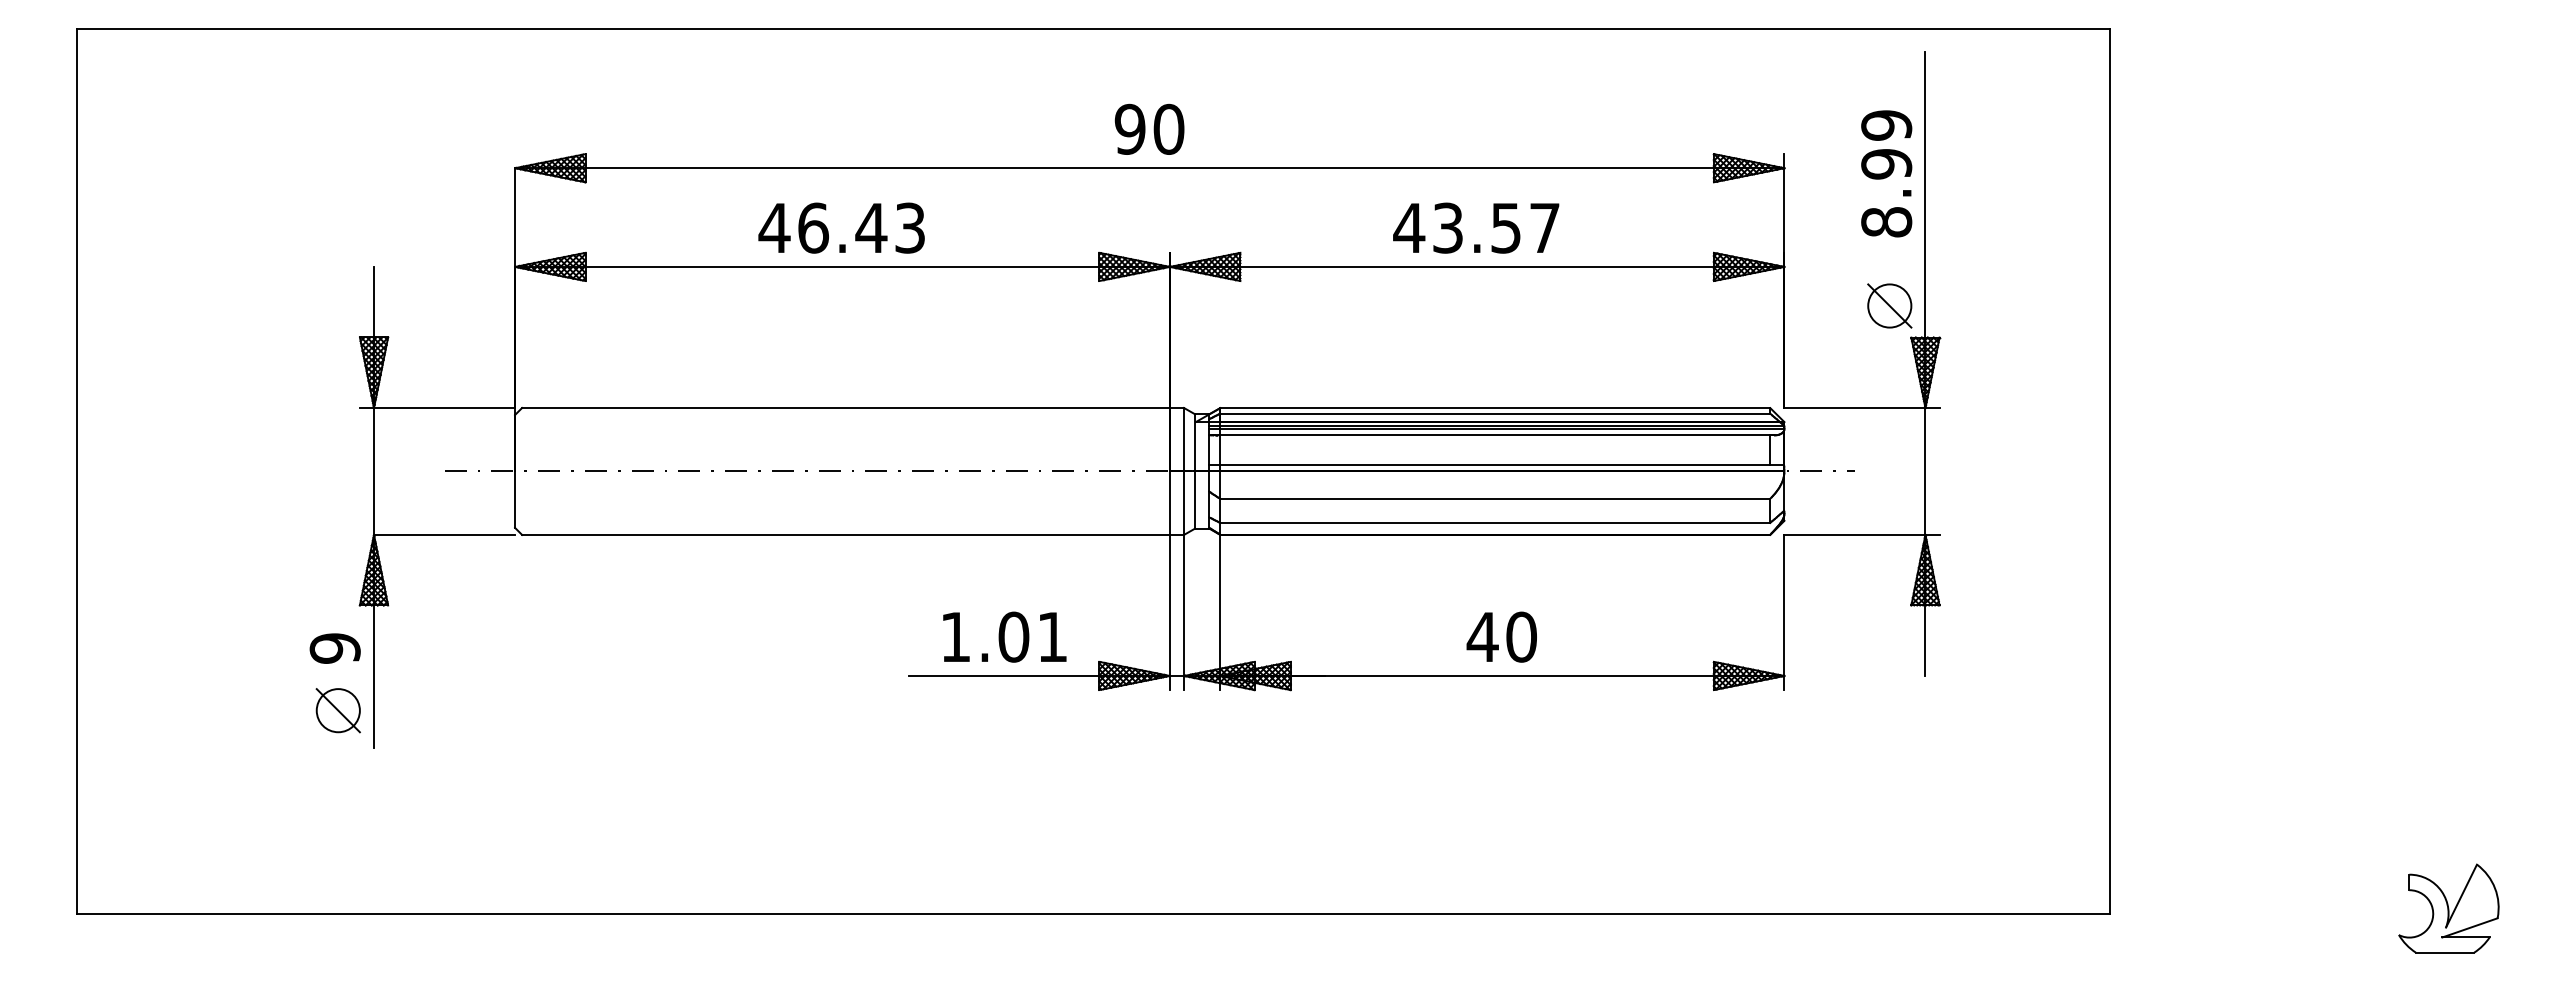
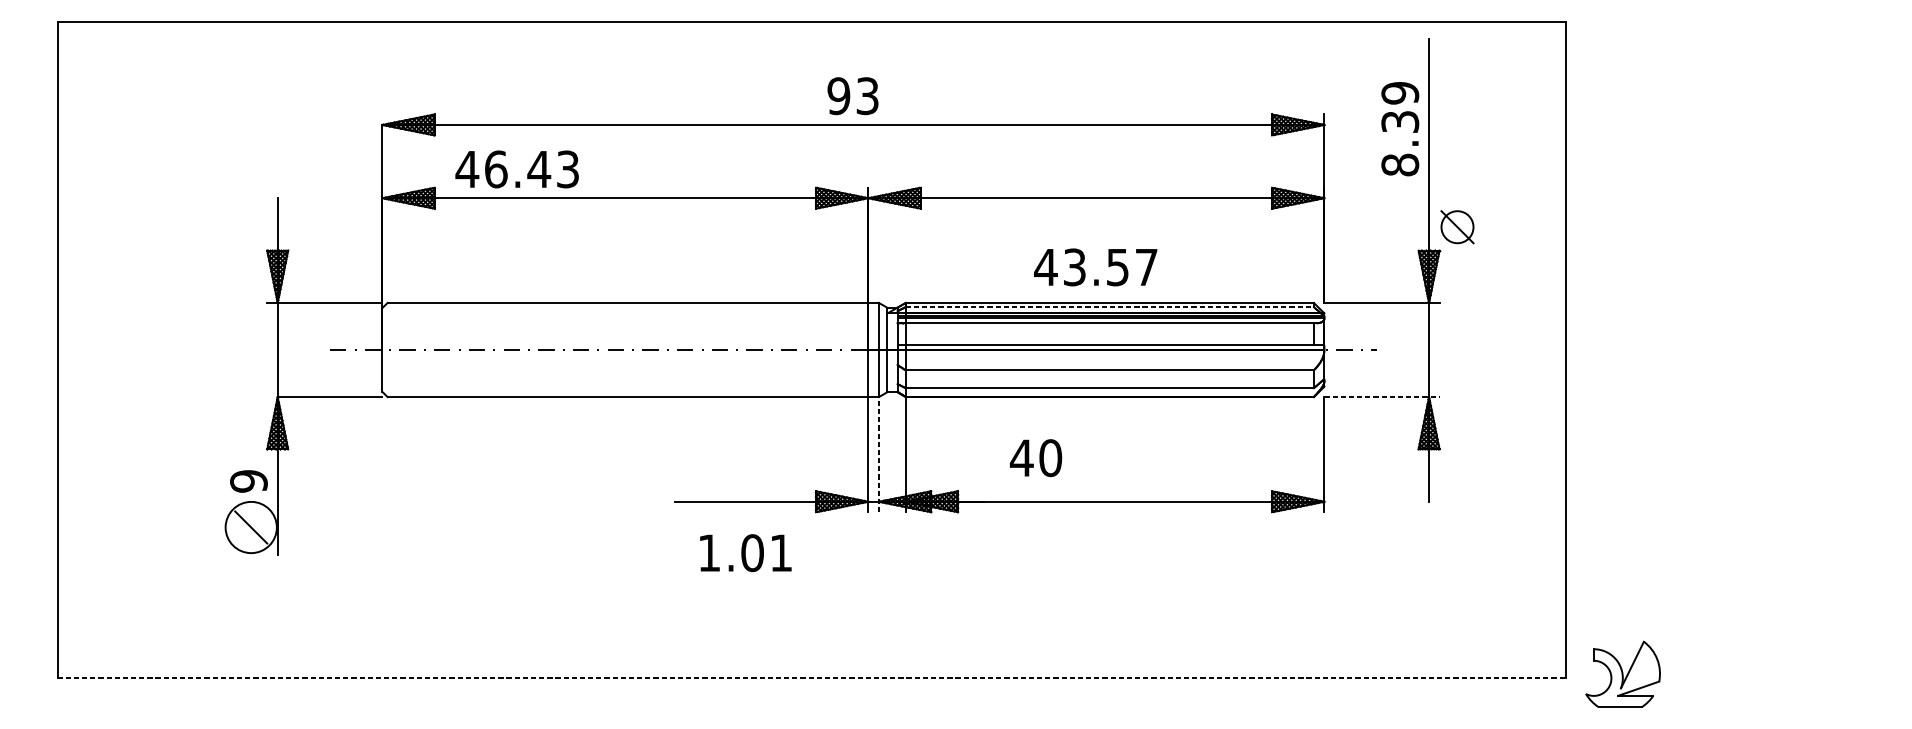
text: (1168, 129) -> (867, 96), 90 -> 93
text: (1886, 164) -> (1400, 122), 8.99 -> 8.39
text: (841, 227) -> (517, 168), moved
text: (1476, 227) -> (1095, 266), moved
part: (1889, 305) -> (1457, 226), moved
line: (1495, 413) -> (1109, 306), solid -> dashed
line: (1862, 534) -> (1382, 396), solid -> dashed
line: (1184, 612) -> (879, 454), solid -> dashed
text: (1004, 636) -> (745, 552), moved
text: (1501, 636) -> (1035, 457), moved
circle: (337, 710) -> (250, 527), size x1.6
part: (2448, 908) -> (1622, 674), moved
line: (1093, 913) -> (811, 678), solid -> dashed

